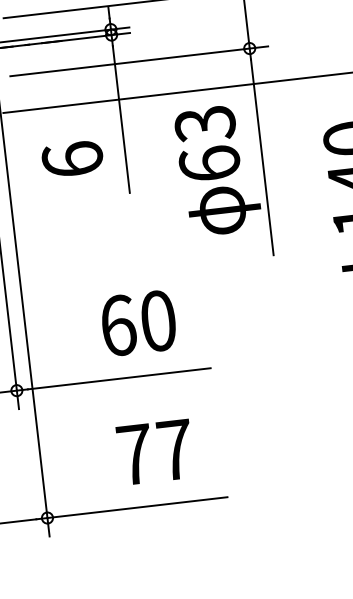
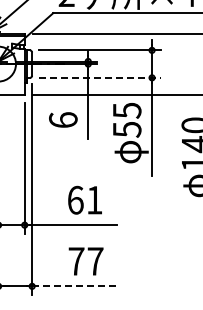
line: (140, 60) -> (100, 77), solid -> dashed
text: (206, 144) -> (126, 120), 63 -> 55
text: (157, 319) -> (94, 199), 60 -> 61
line: (136, 508) -> (74, 286), solid -> dashed

